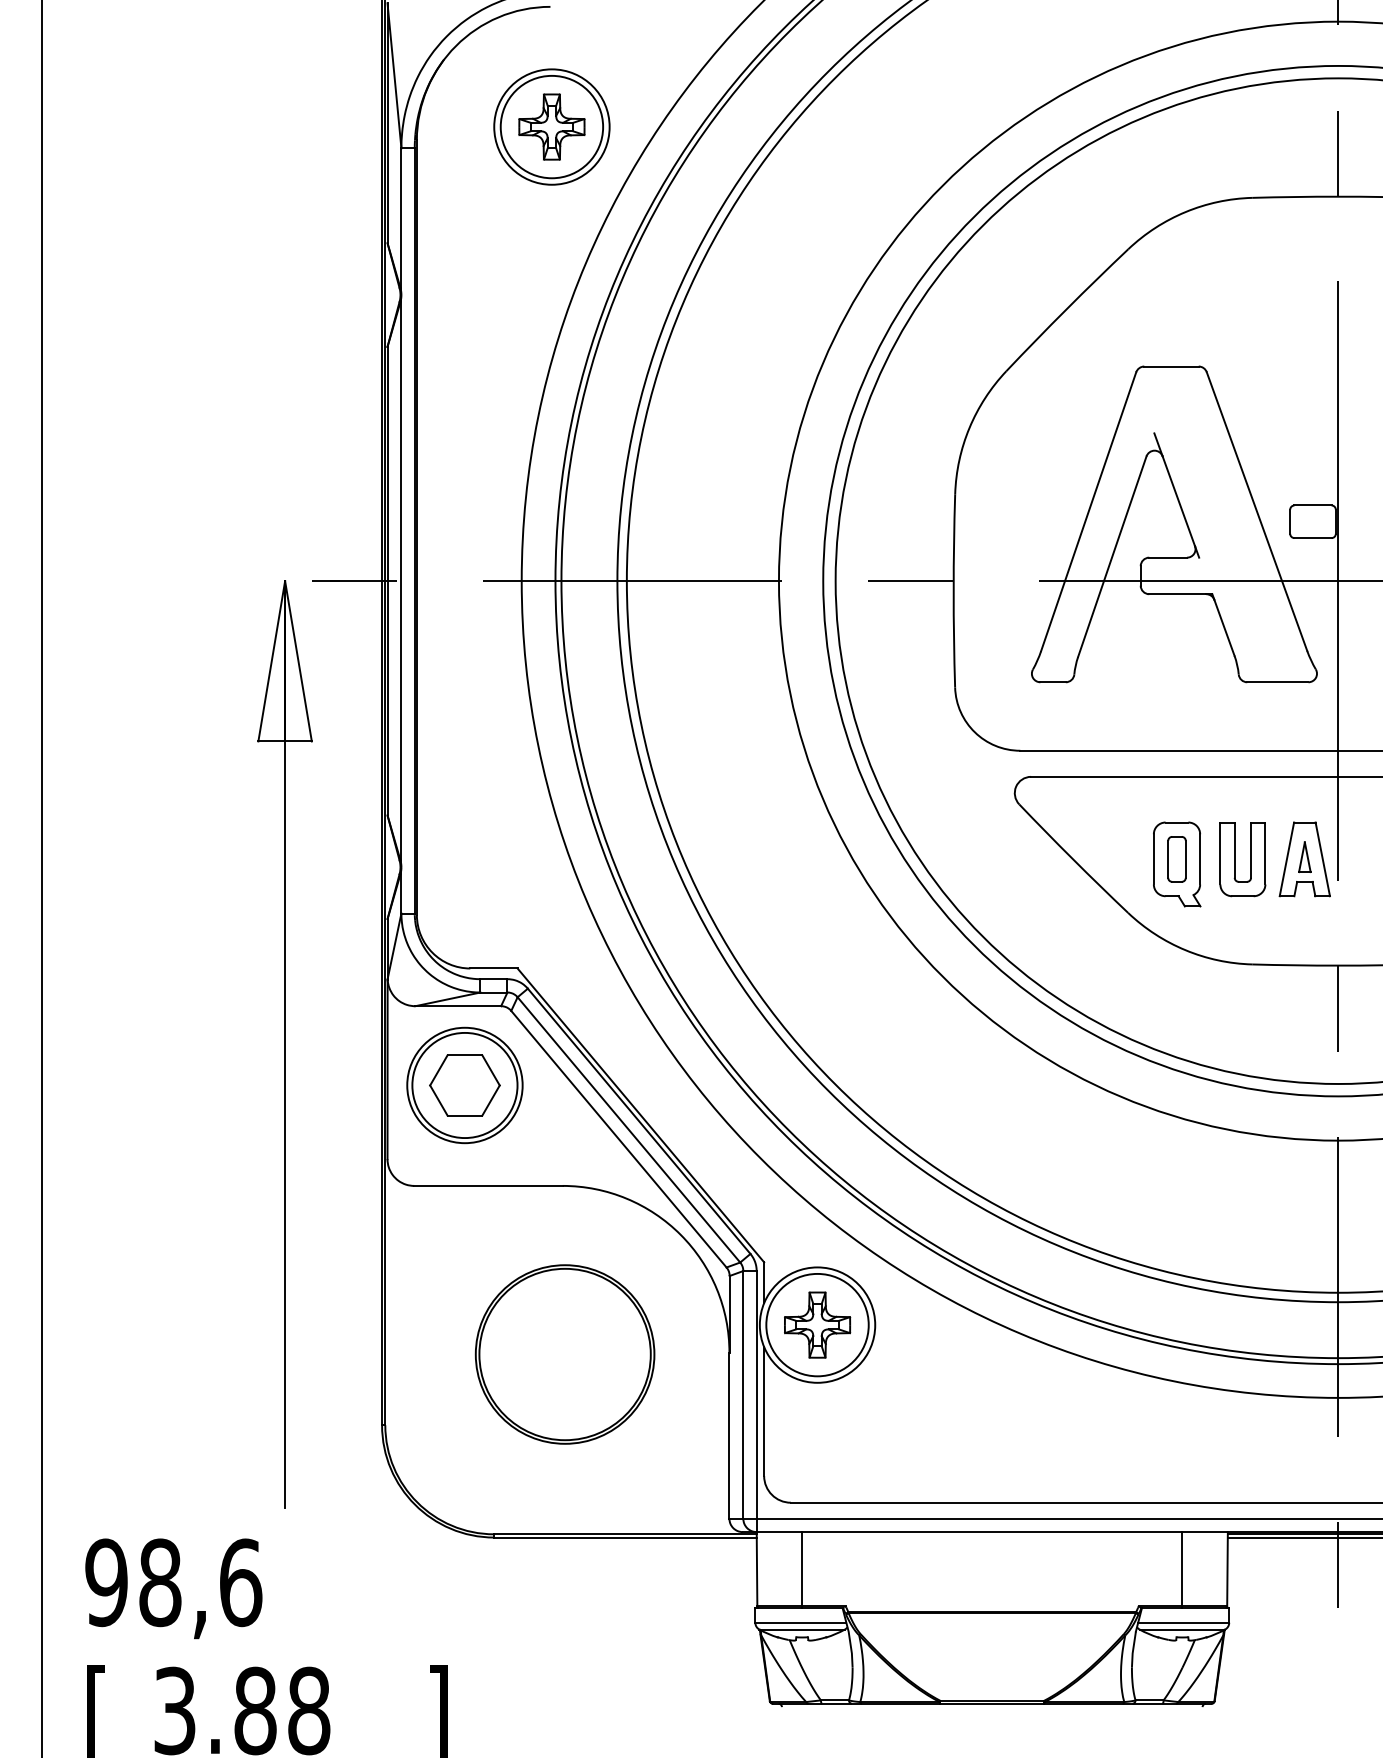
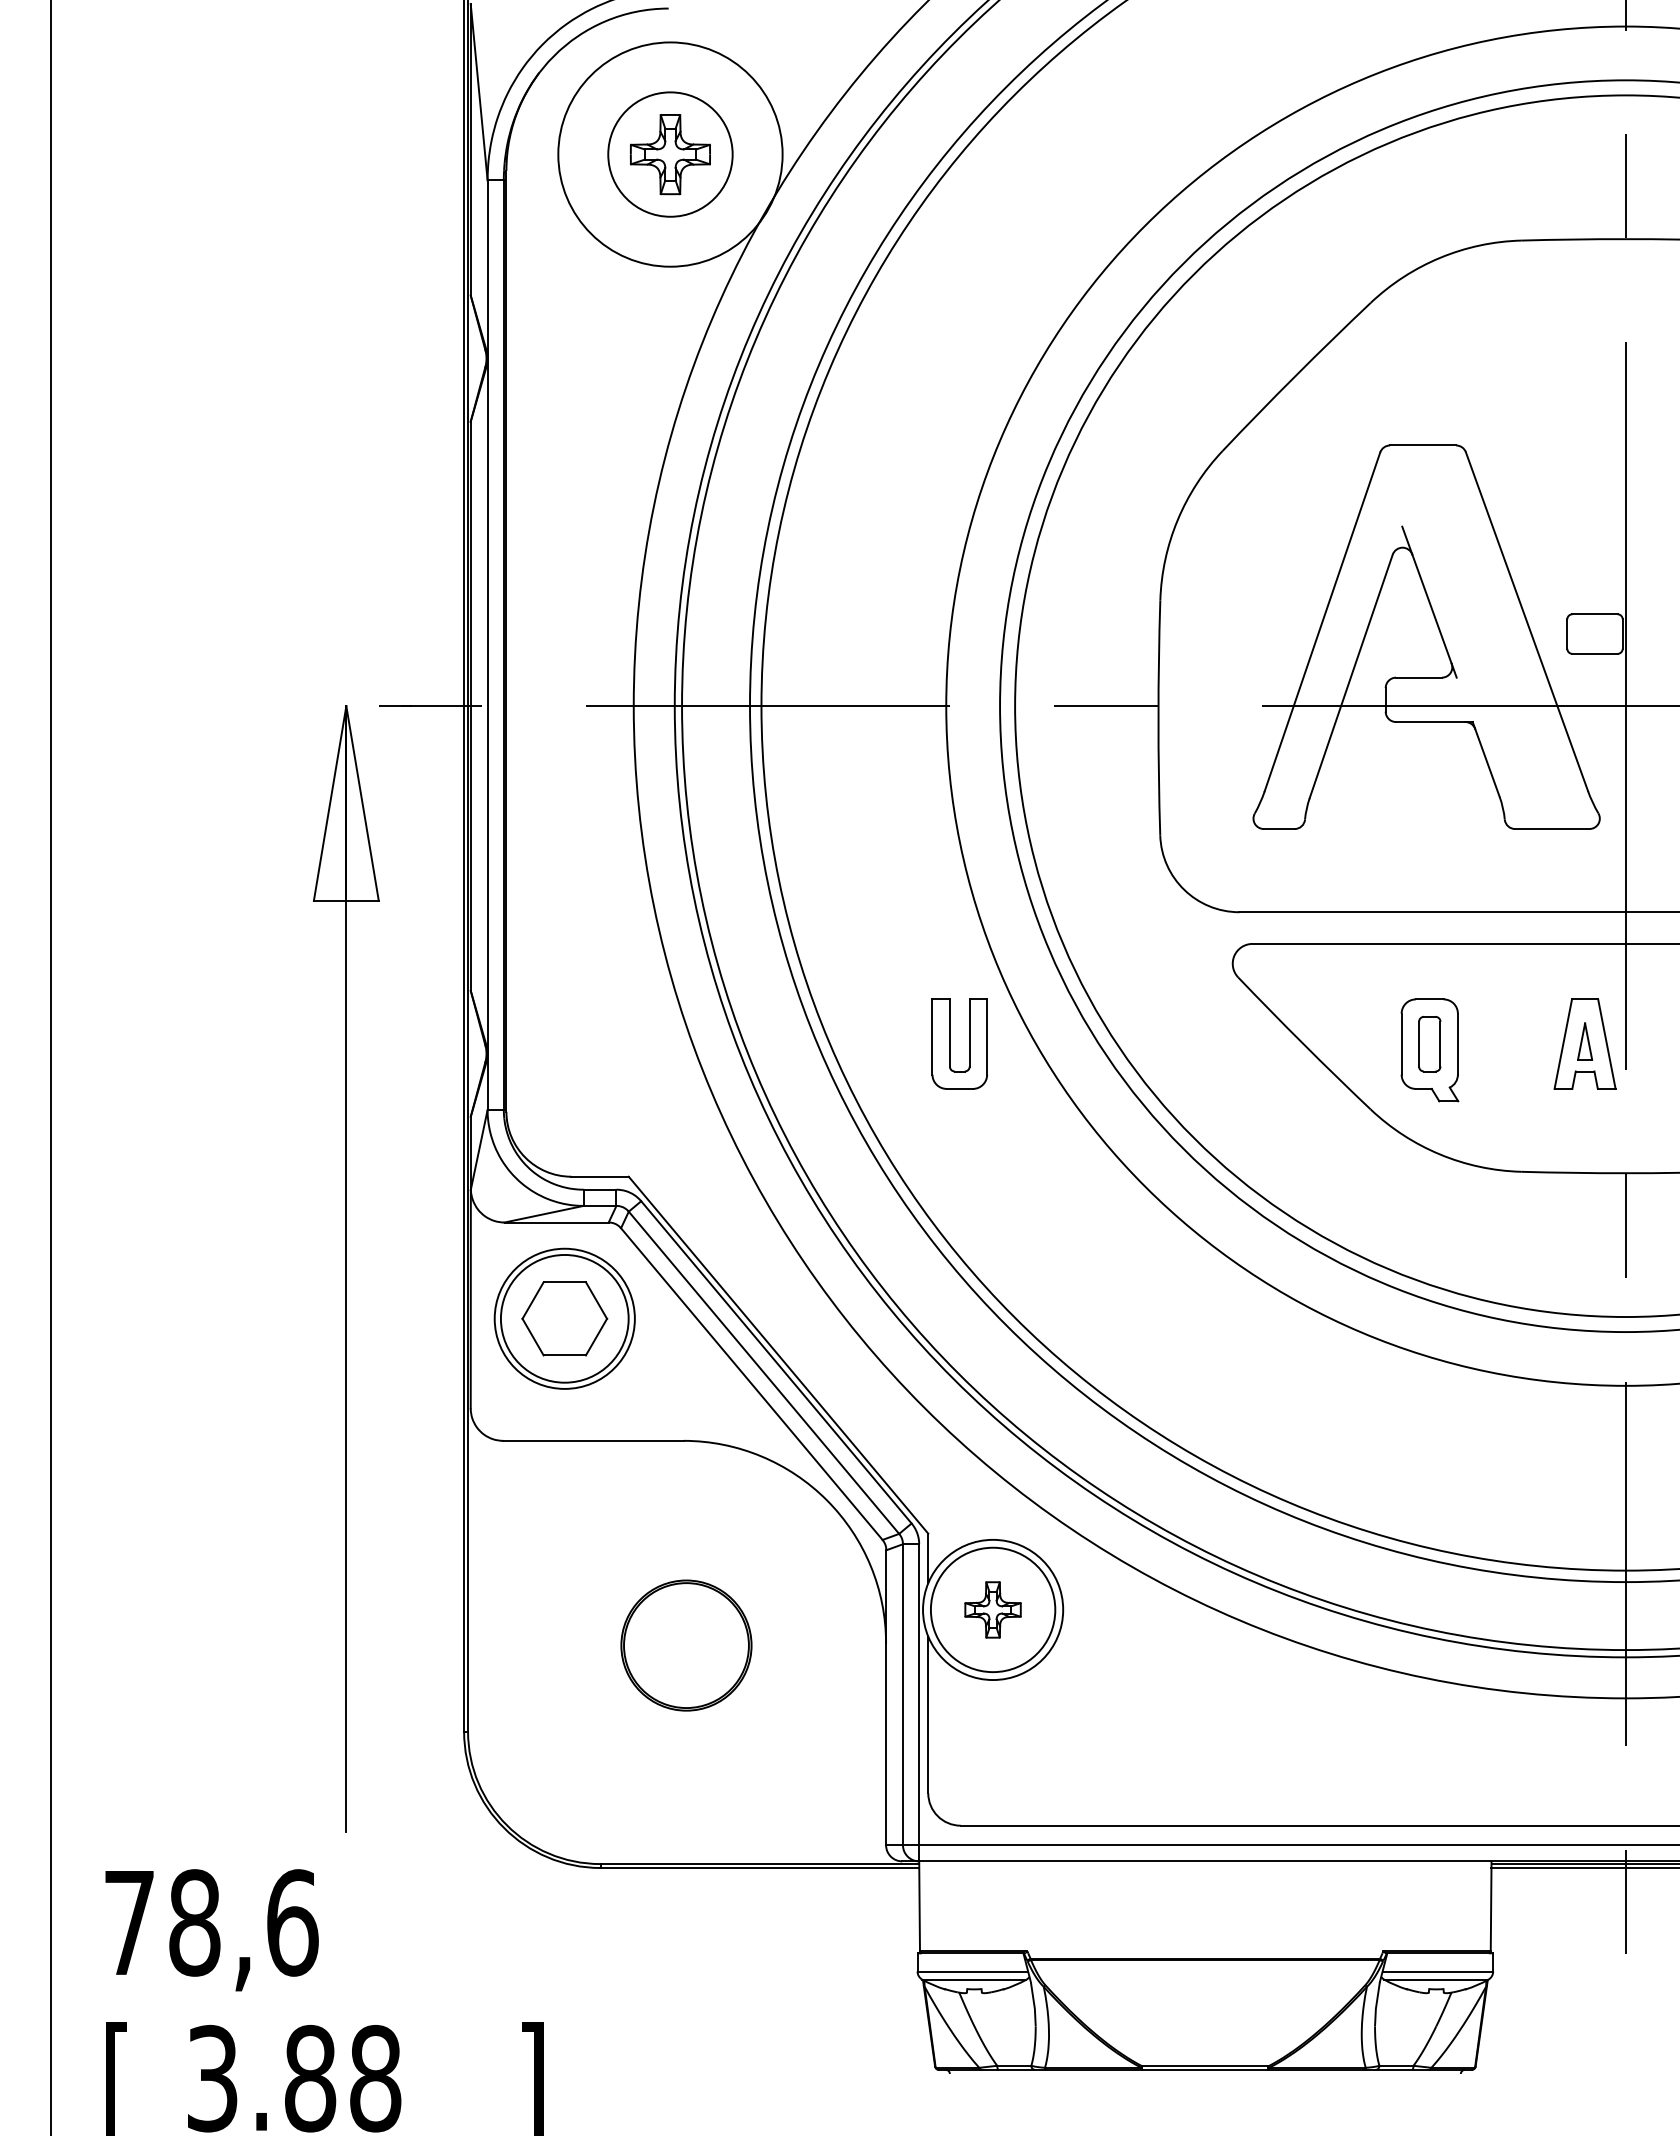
circle: (551, 127) -> (670, 154), size x1.6
part: (1235, 858) -> (950, 1043), moved
part: (817, 1324) -> (992, 1609), size x0.7
part: (565, 1354) -> (686, 1645), size x0.6
line: (802, 1570) -> (974, 1907), removed
line: (1182, 1570) -> (1436, 1907), removed
text: (106, 1582) -> (129, 1922), 98,6 -> 78,6

